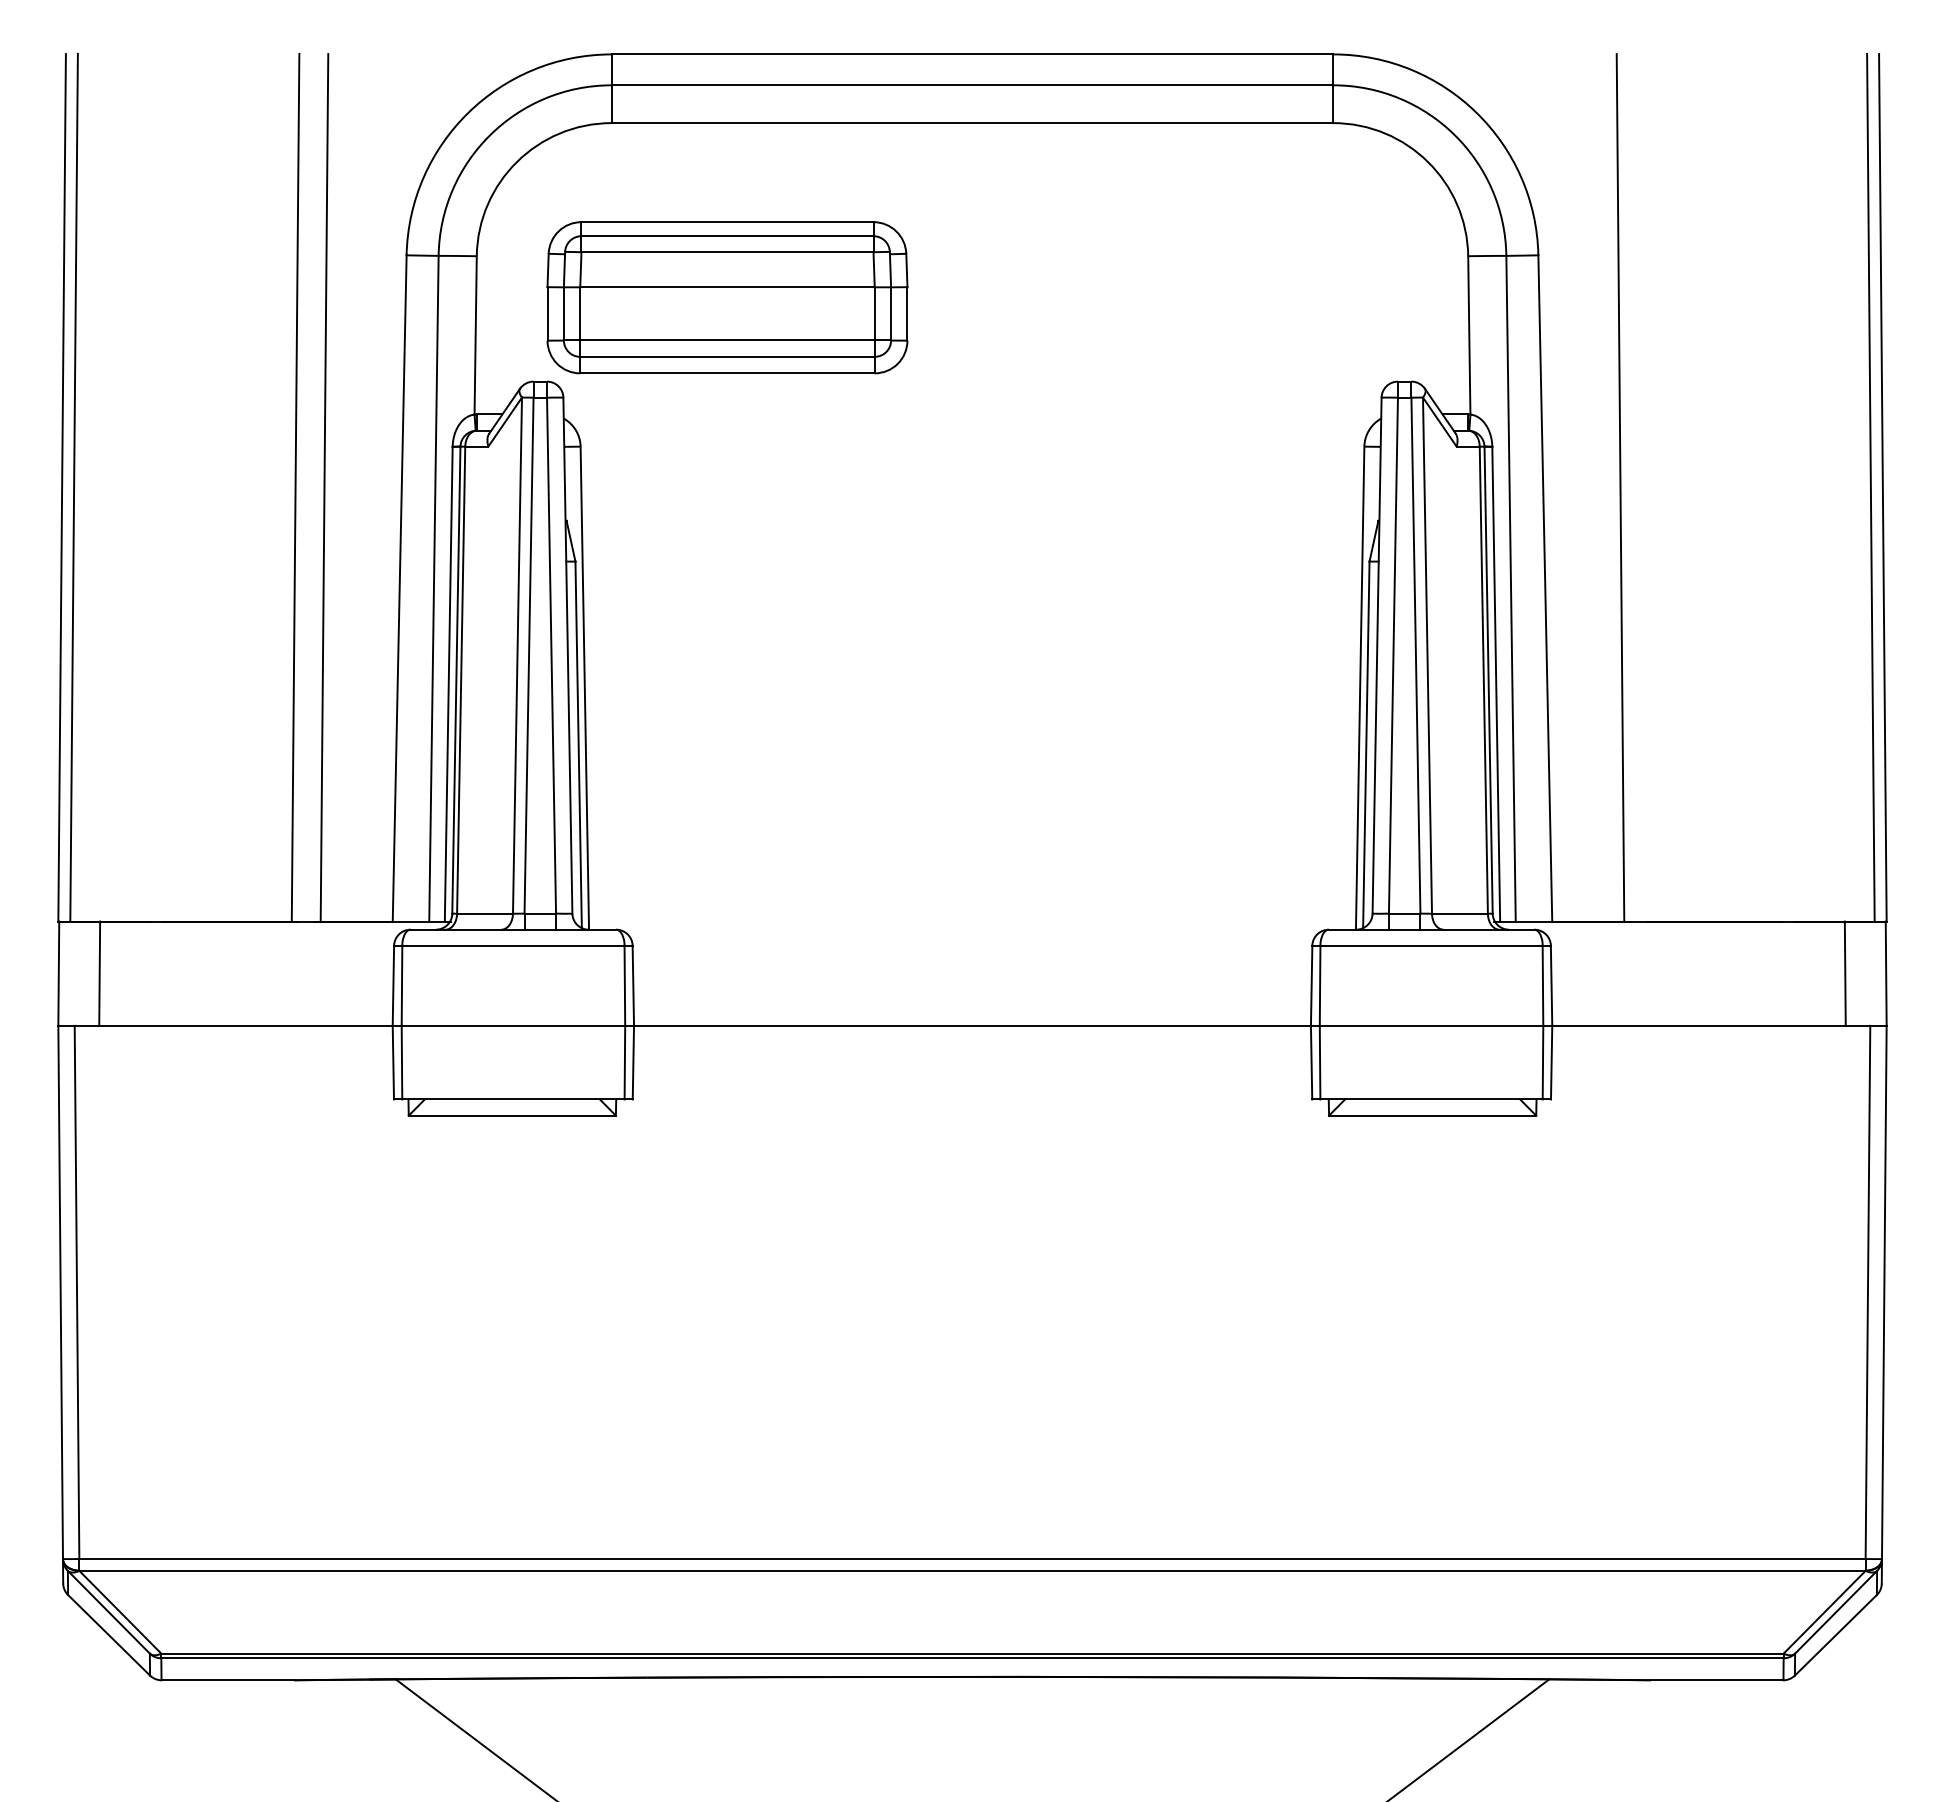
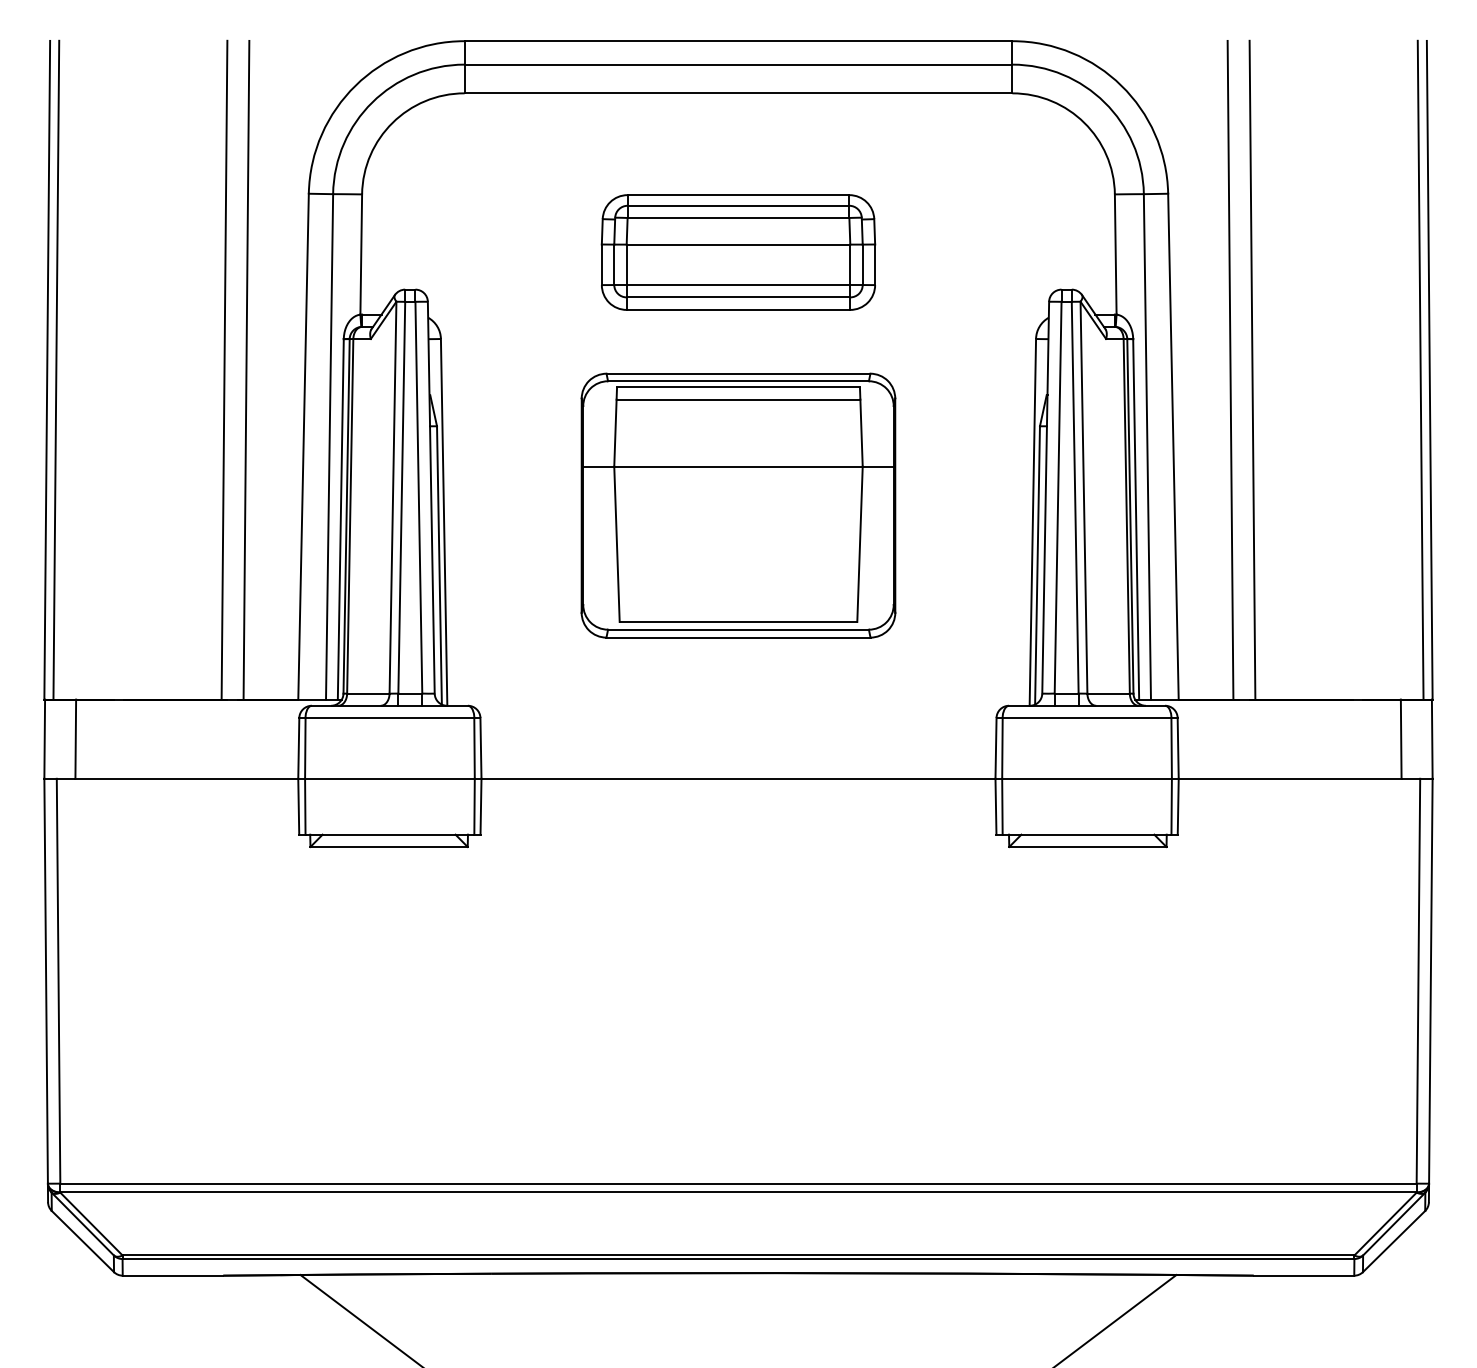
part: (727, 297) -> (738, 252), moved
line: (1649, 487) -> (1252, 370), added
part: (972, 665) -> (738, 505), added

